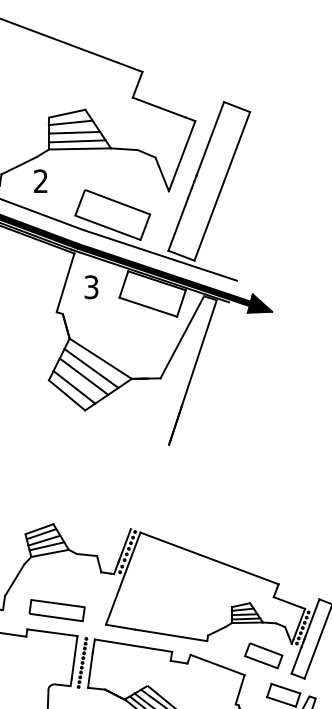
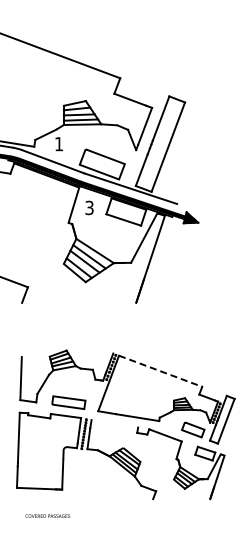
text: (39, 181) -> (58, 144), 2 -> 1
line: (210, 558) -> (161, 371), solid -> dashed
line: (132, 645) -> (114, 423), removed

